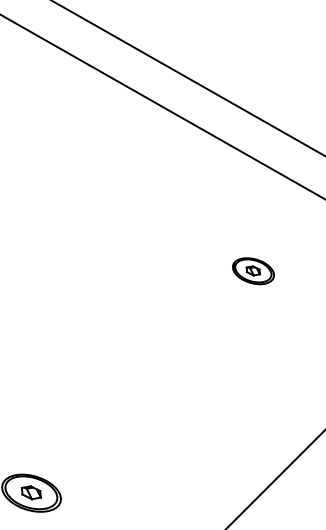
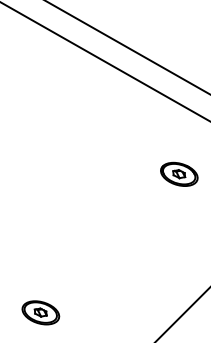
part: (253, 269) -> (179, 173), size x1.43

